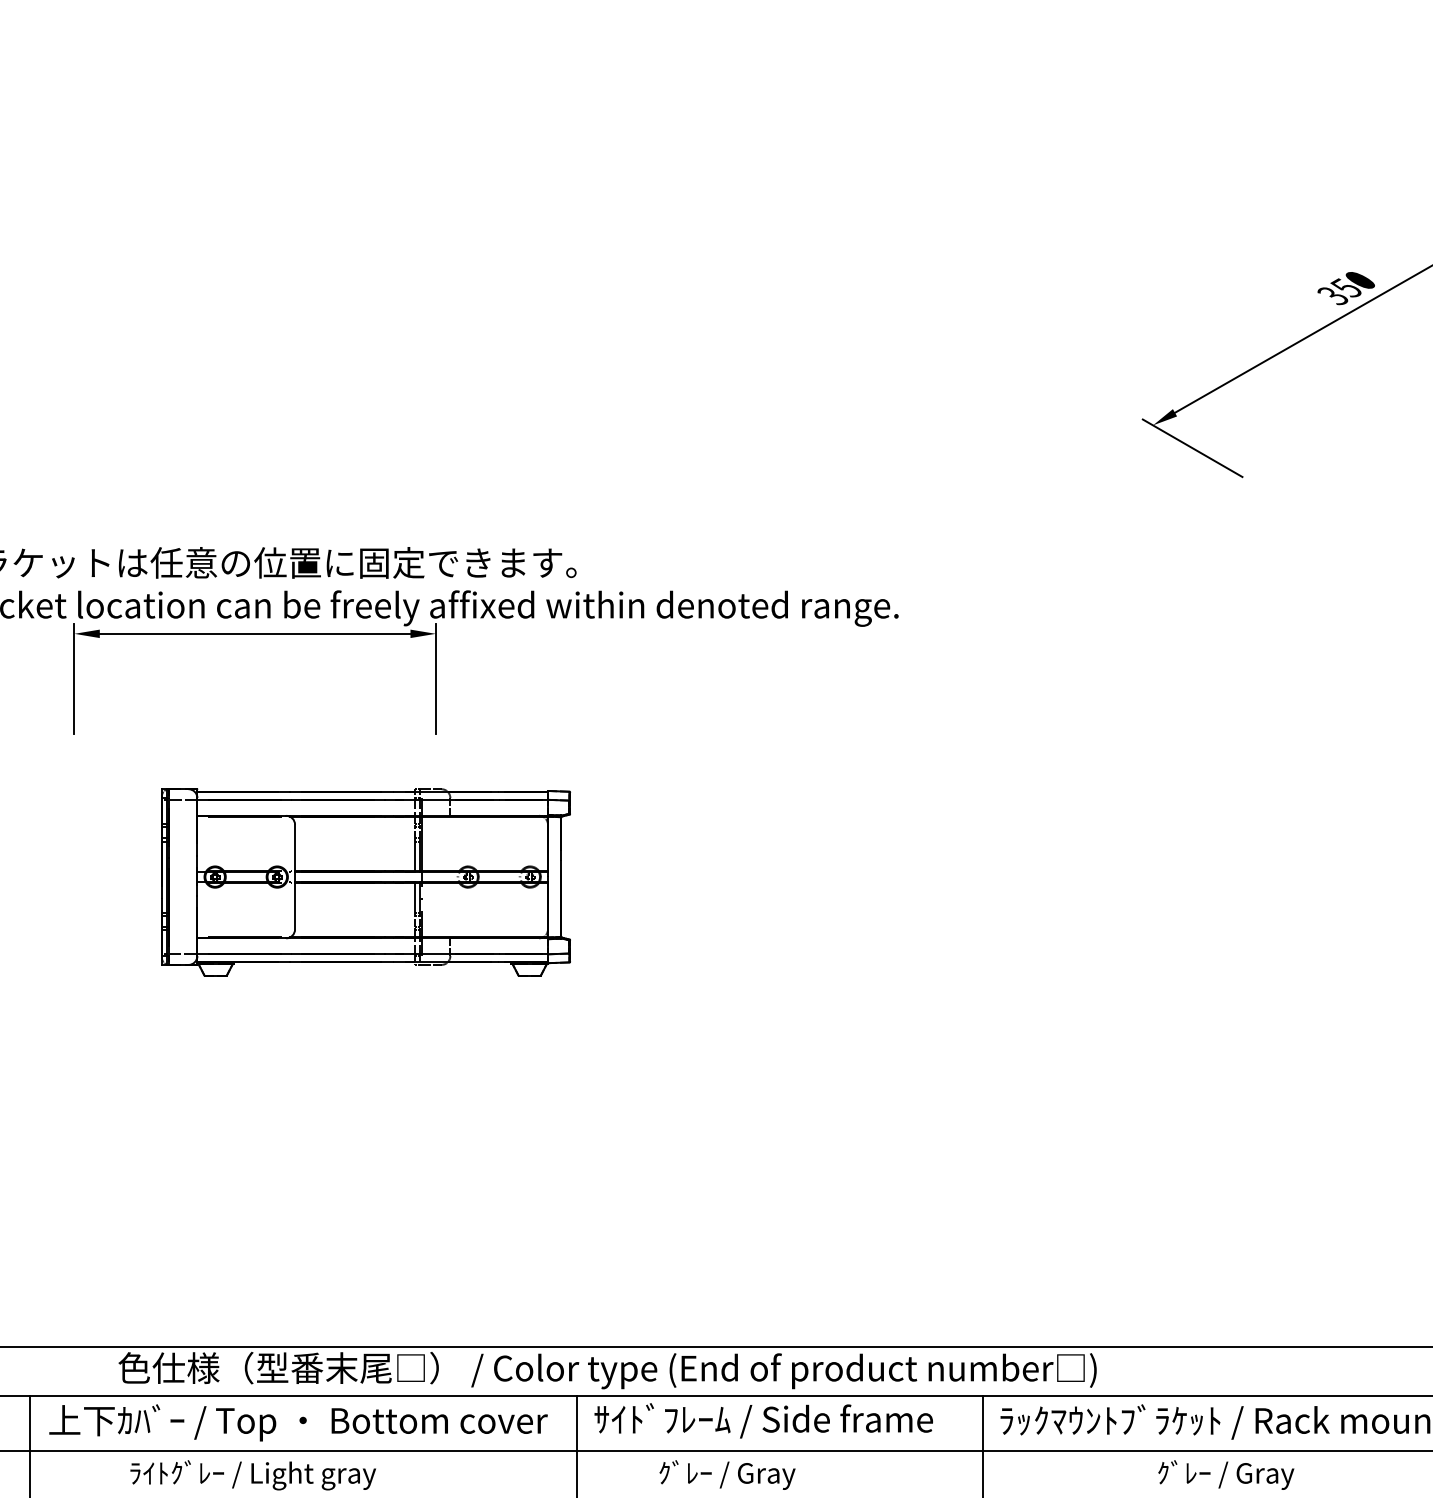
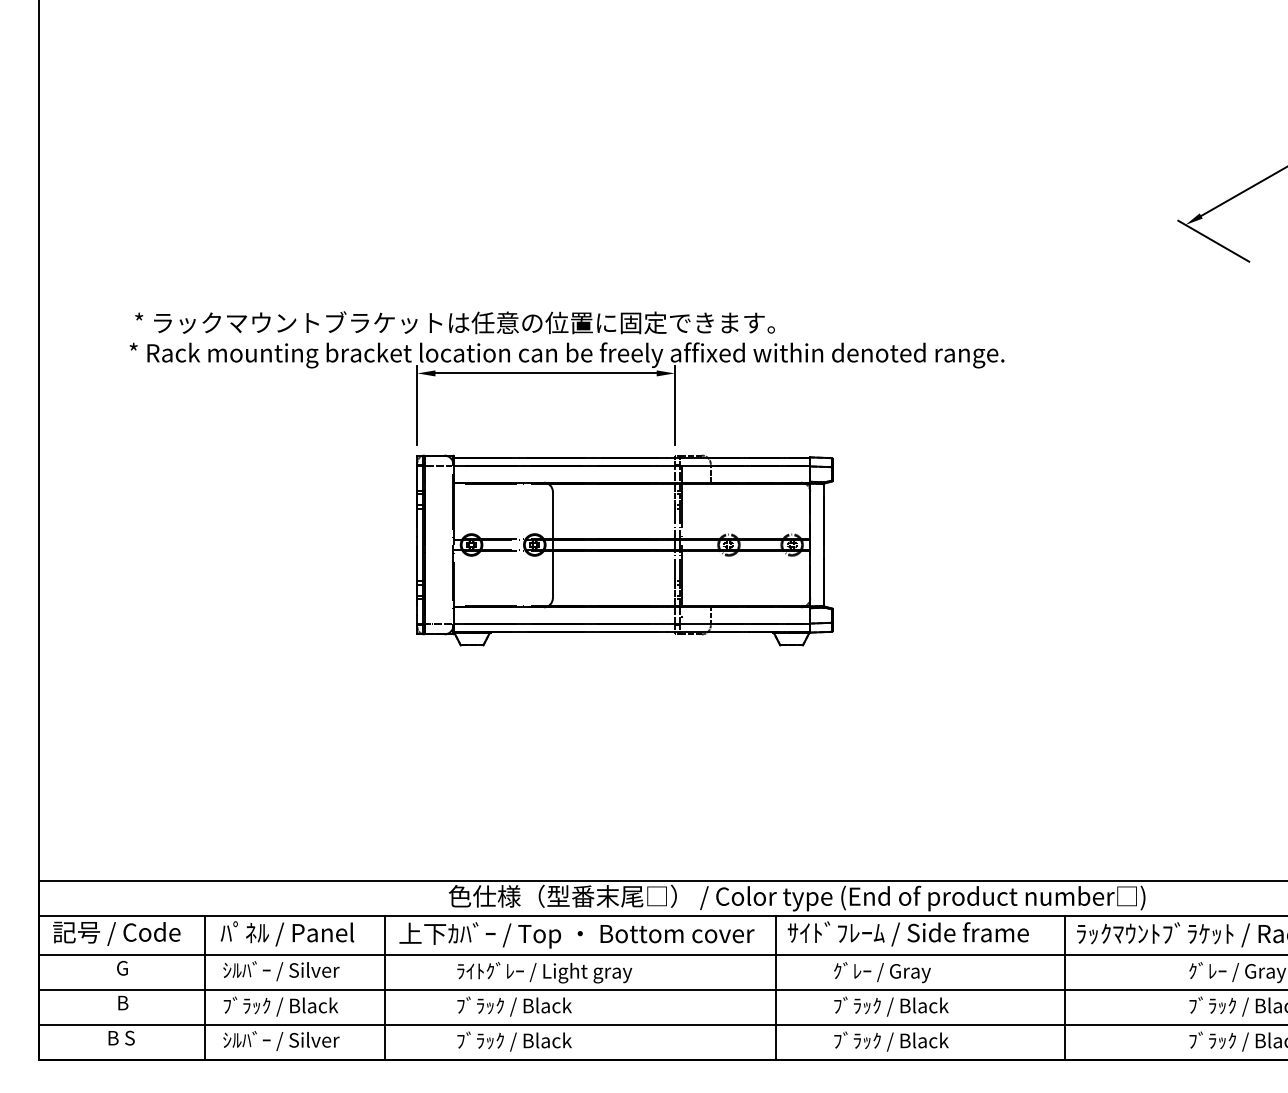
part: (365, 882) -> (624, 550), size x1.43

